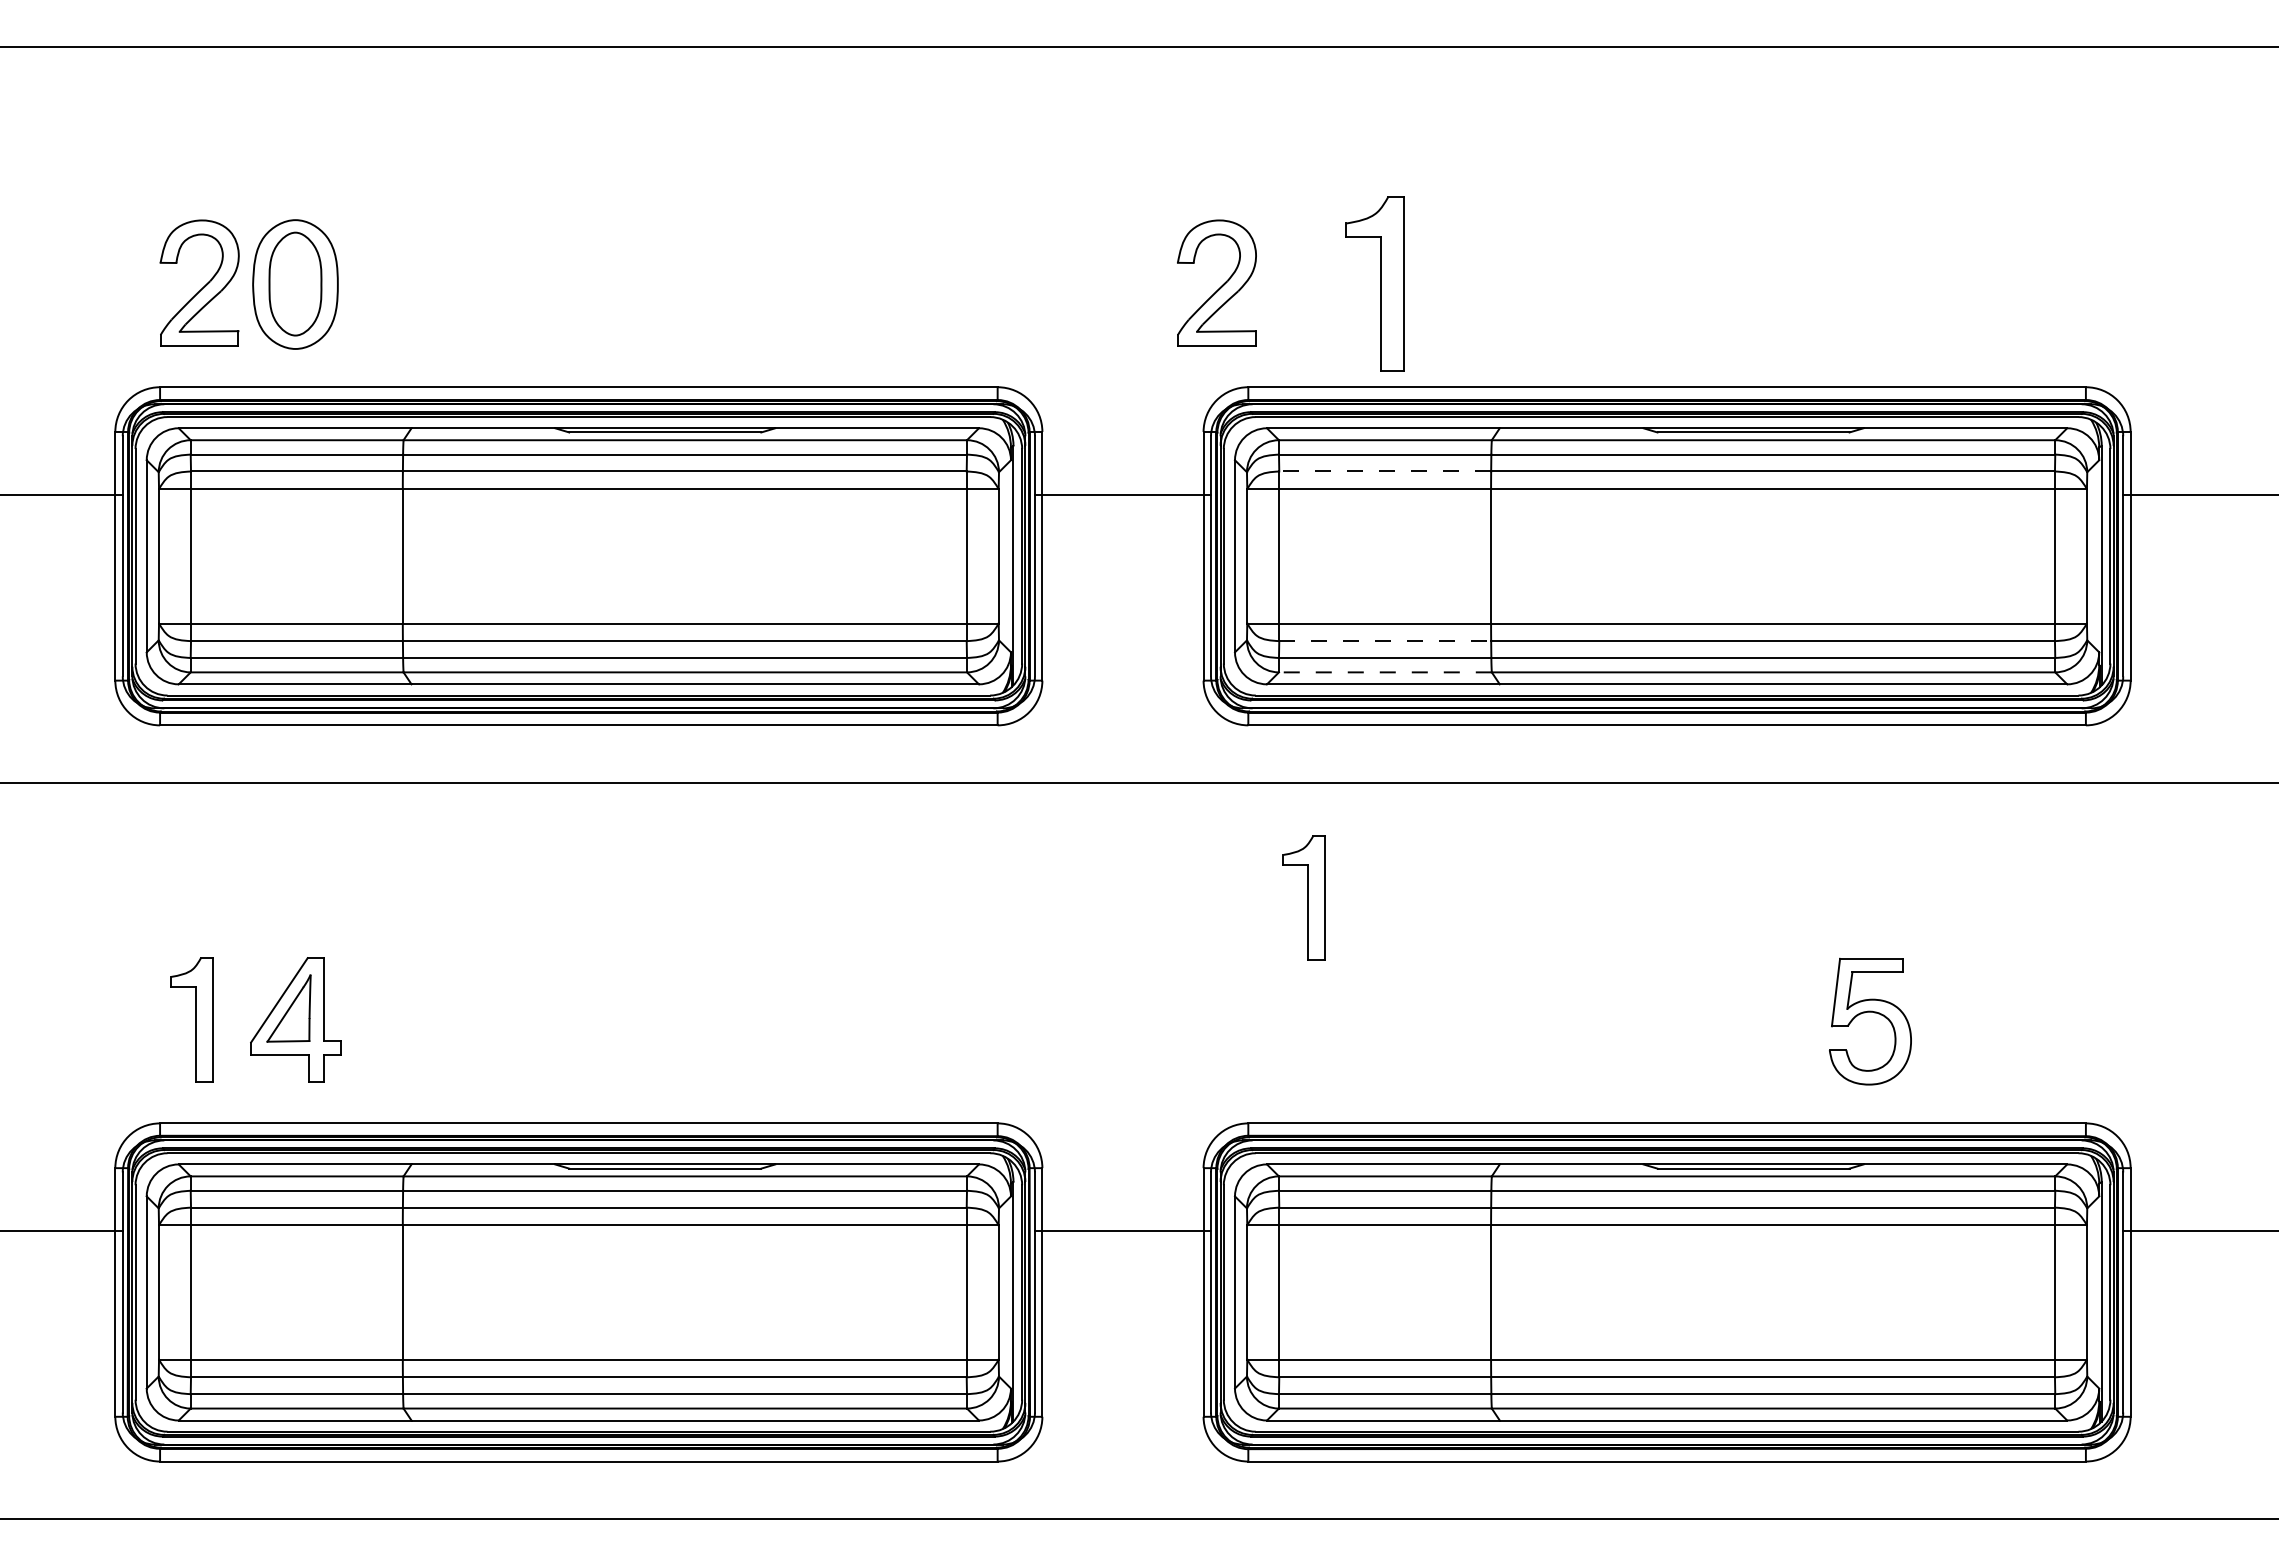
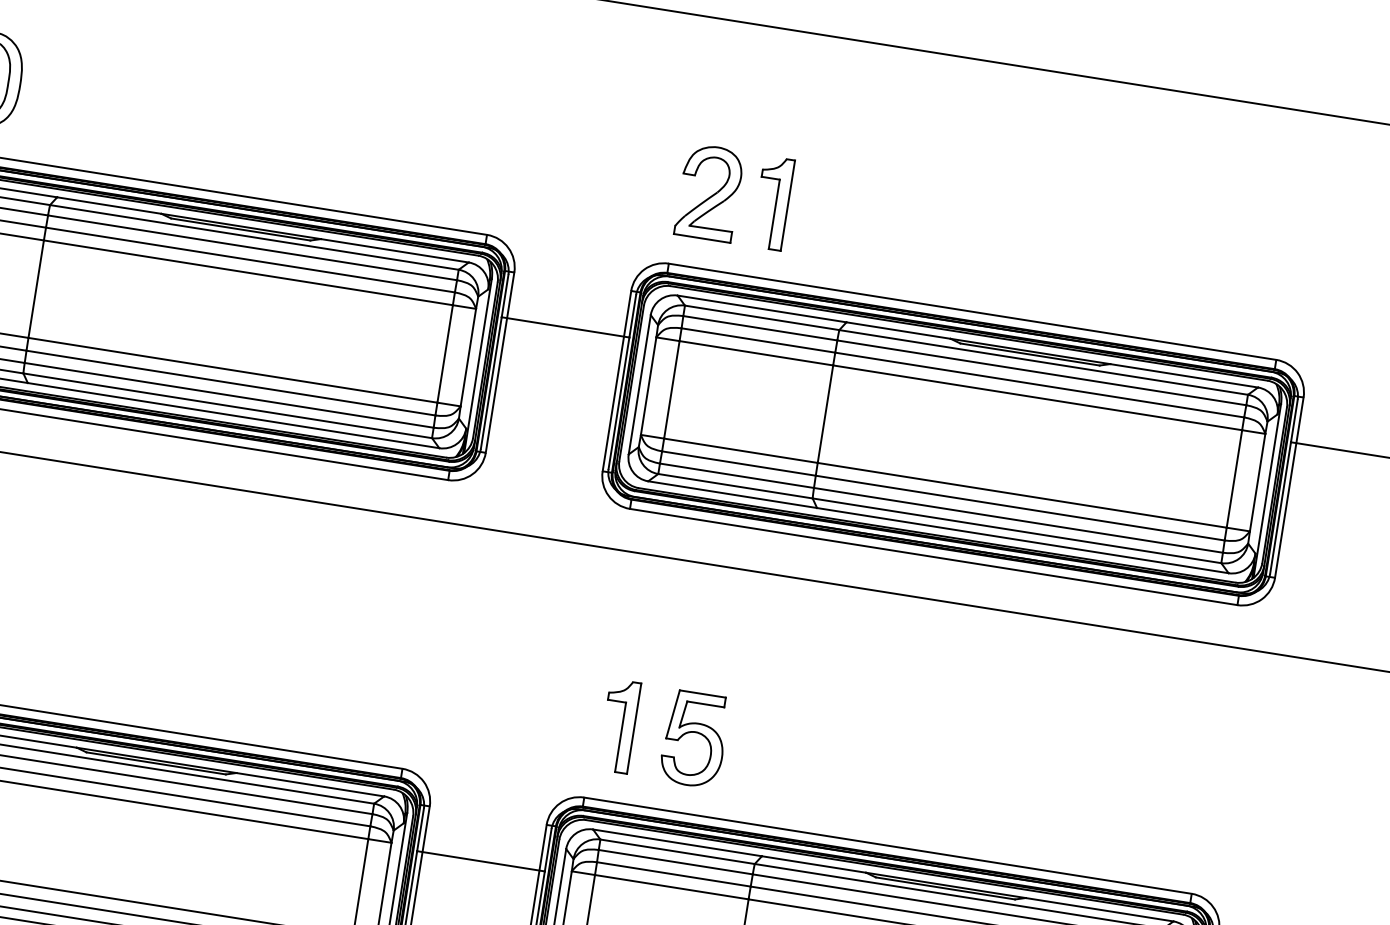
part: (1216, 282) -> (709, 192), moved
part: (1375, 283) -> (772, 203), size x0.71
line: (1385, 471) -> (758, 340), dashed -> solid
line: (1385, 641) -> (739, 463), dashed -> solid
line: (1384, 672) -> (734, 486), dashed -> solid
part: (1303, 897) -> (618, 725), moved
part: (1874, 1013) -> (698, 733), moved

